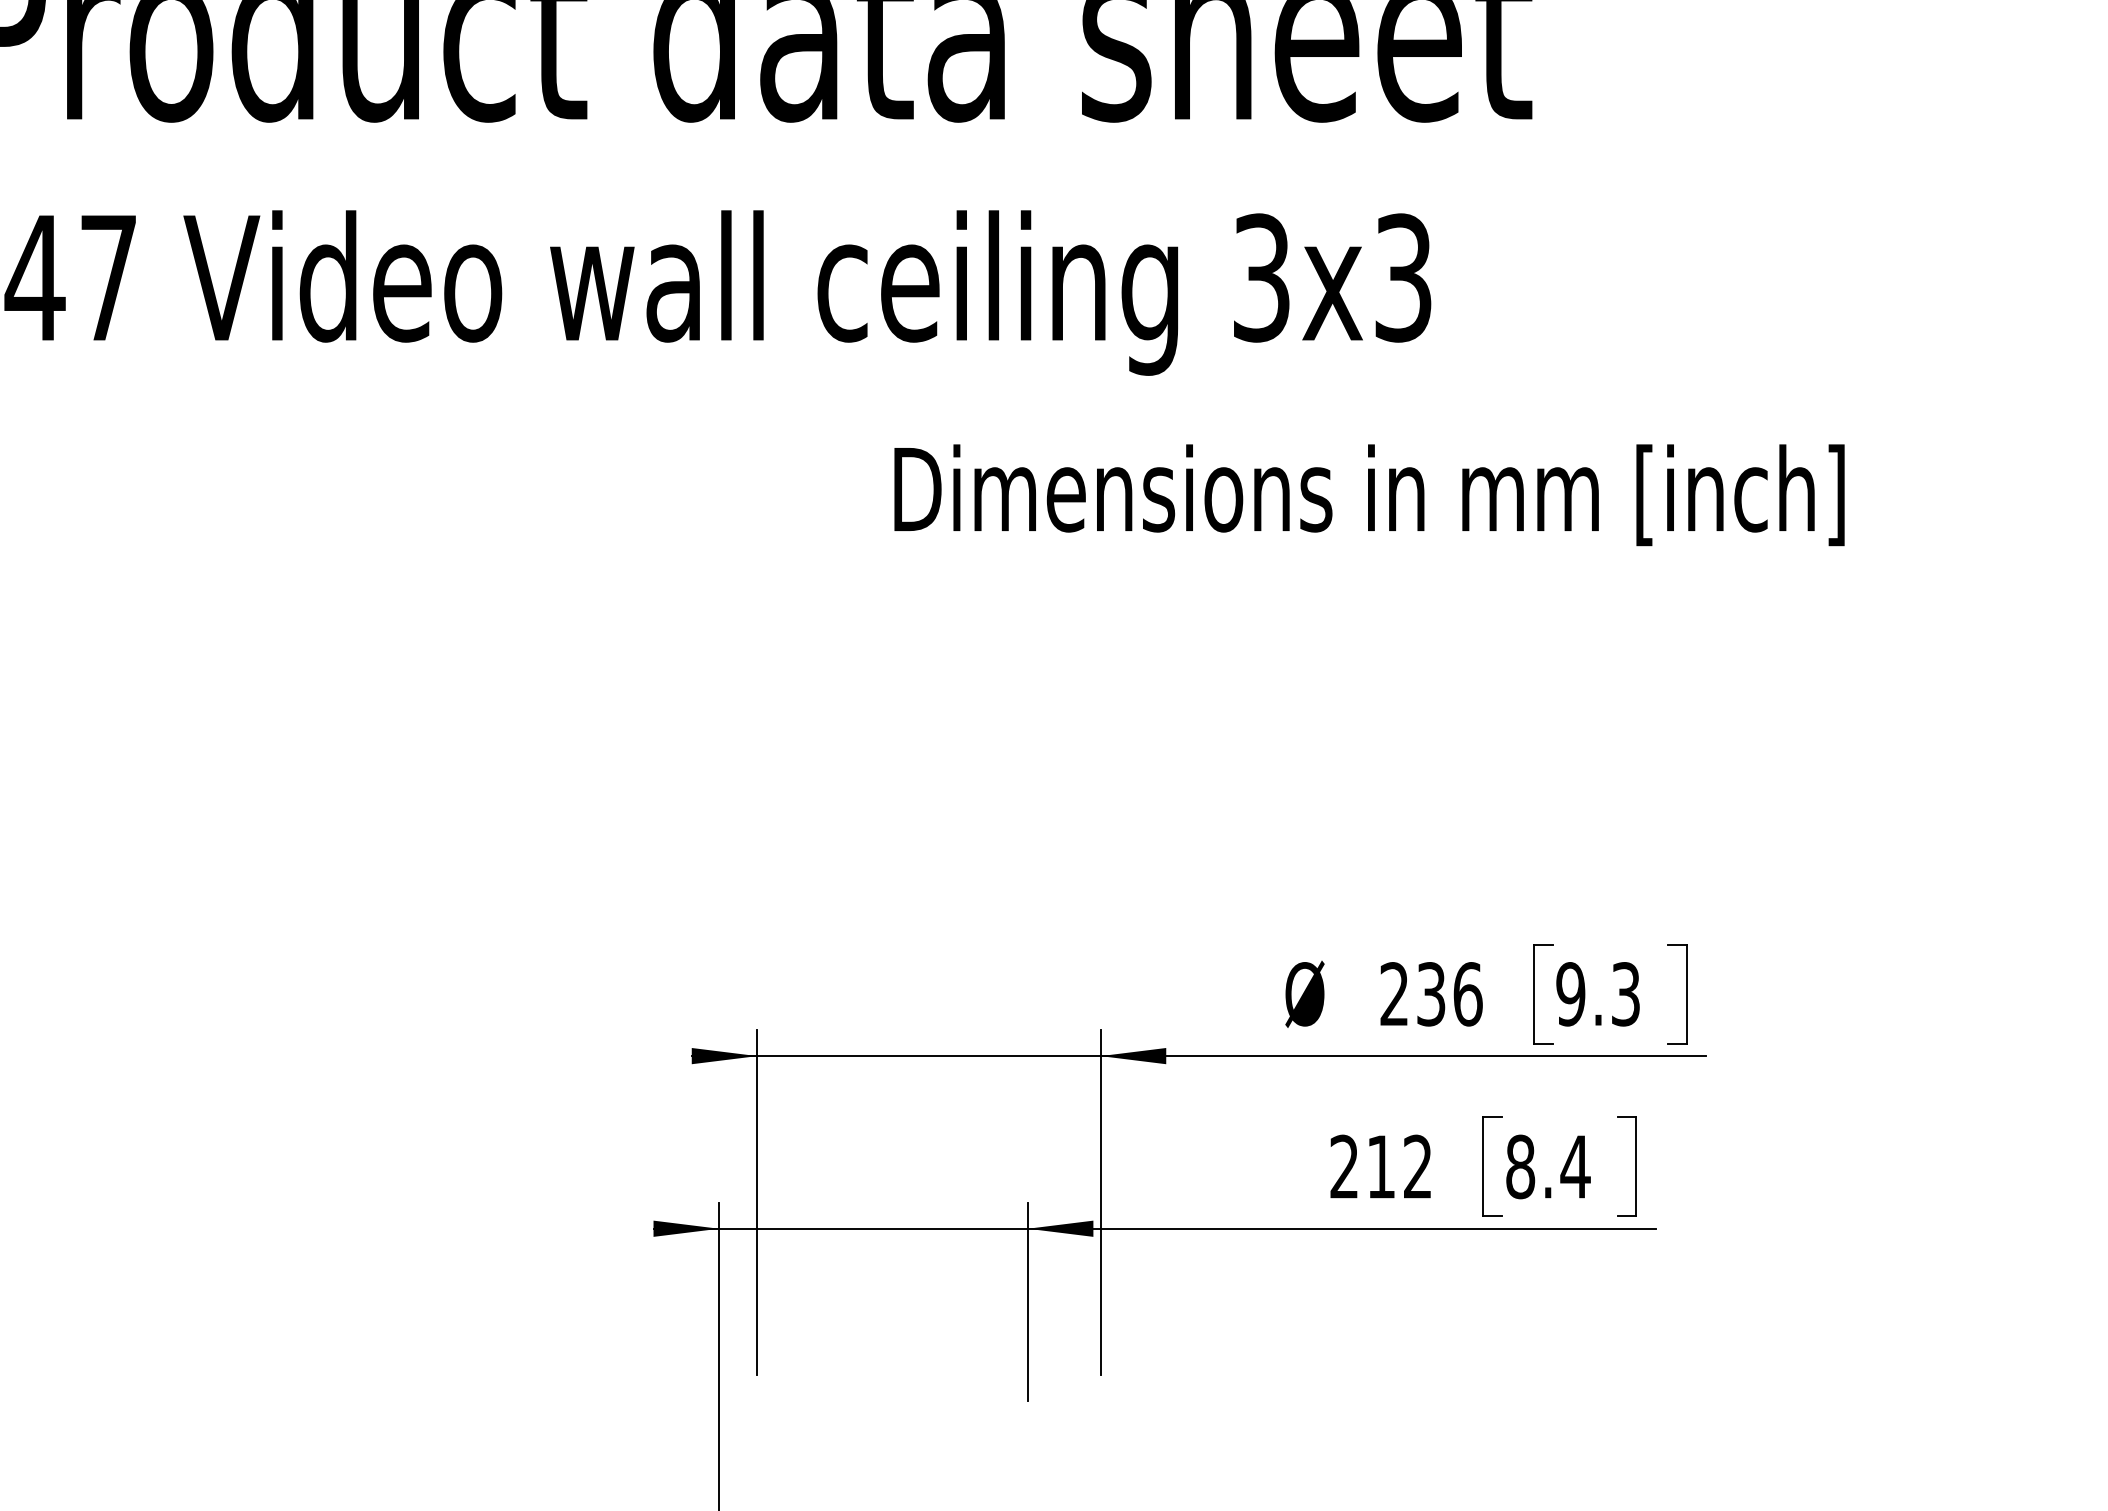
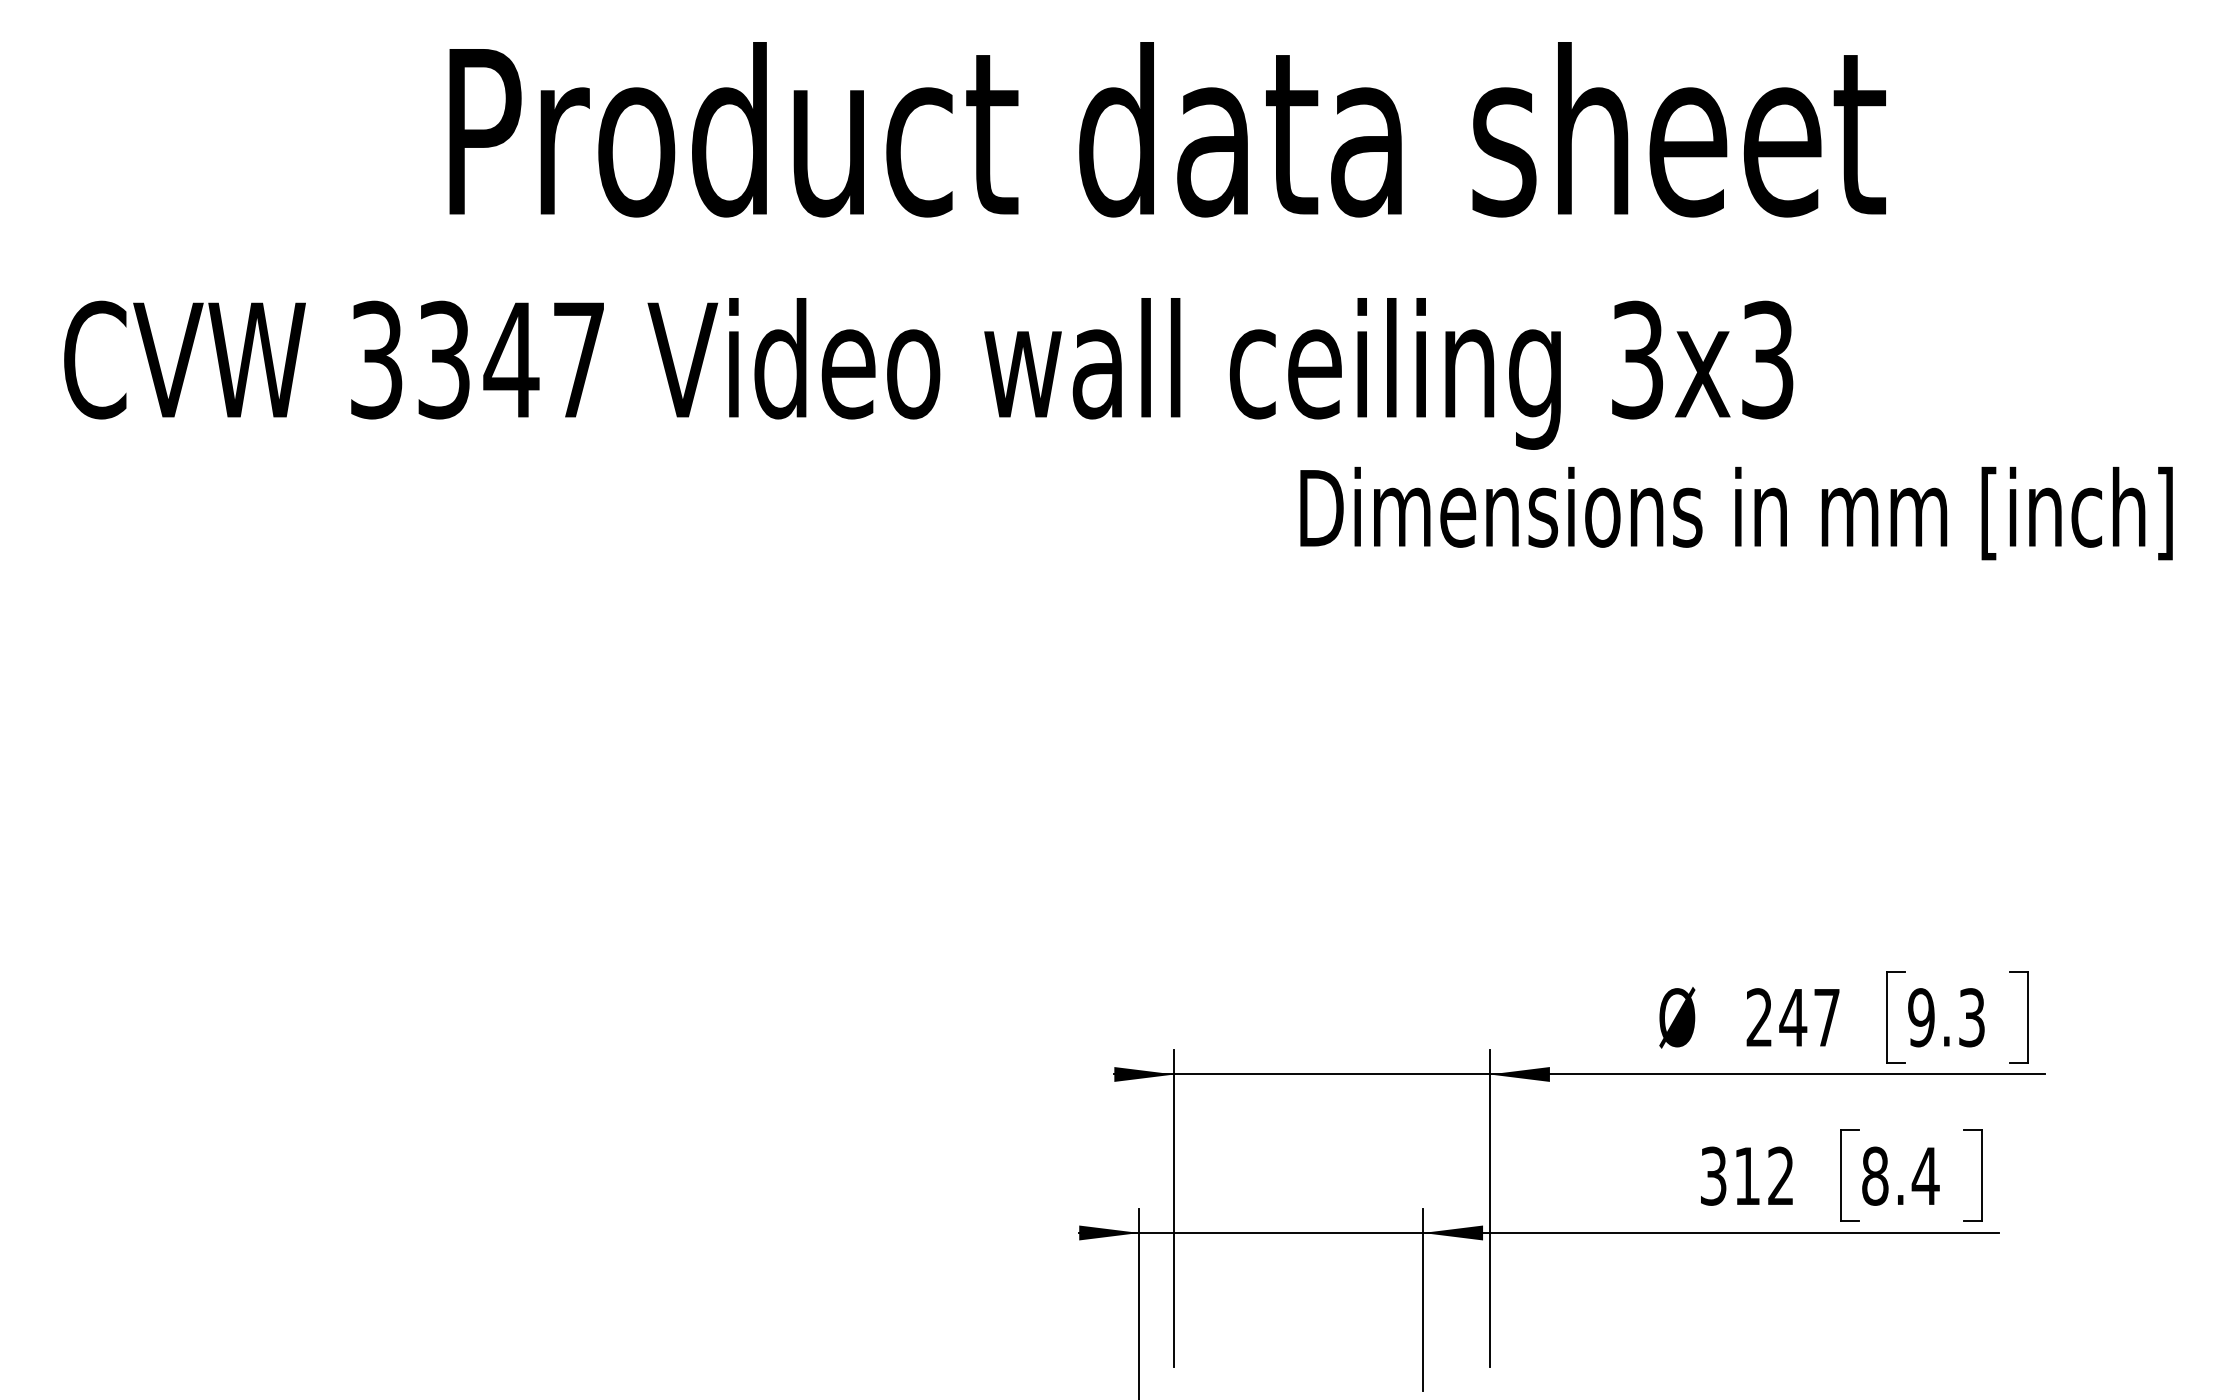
text: (1369, 495) -> (1736, 513), moved
text: (1448, 994) -> (1809, 1017), 236 -> 247
text: (1344, 1166) -> (1713, 1175), 212 -> 312

